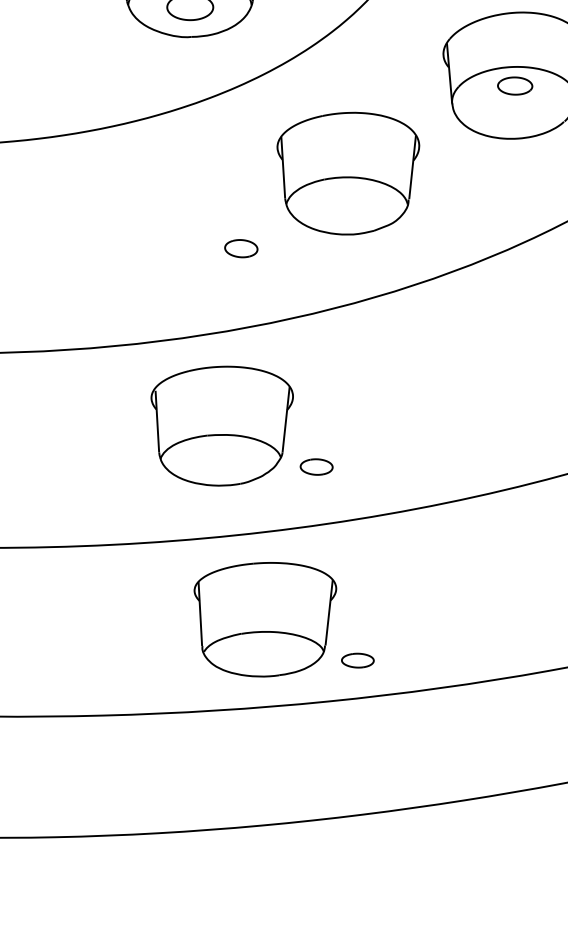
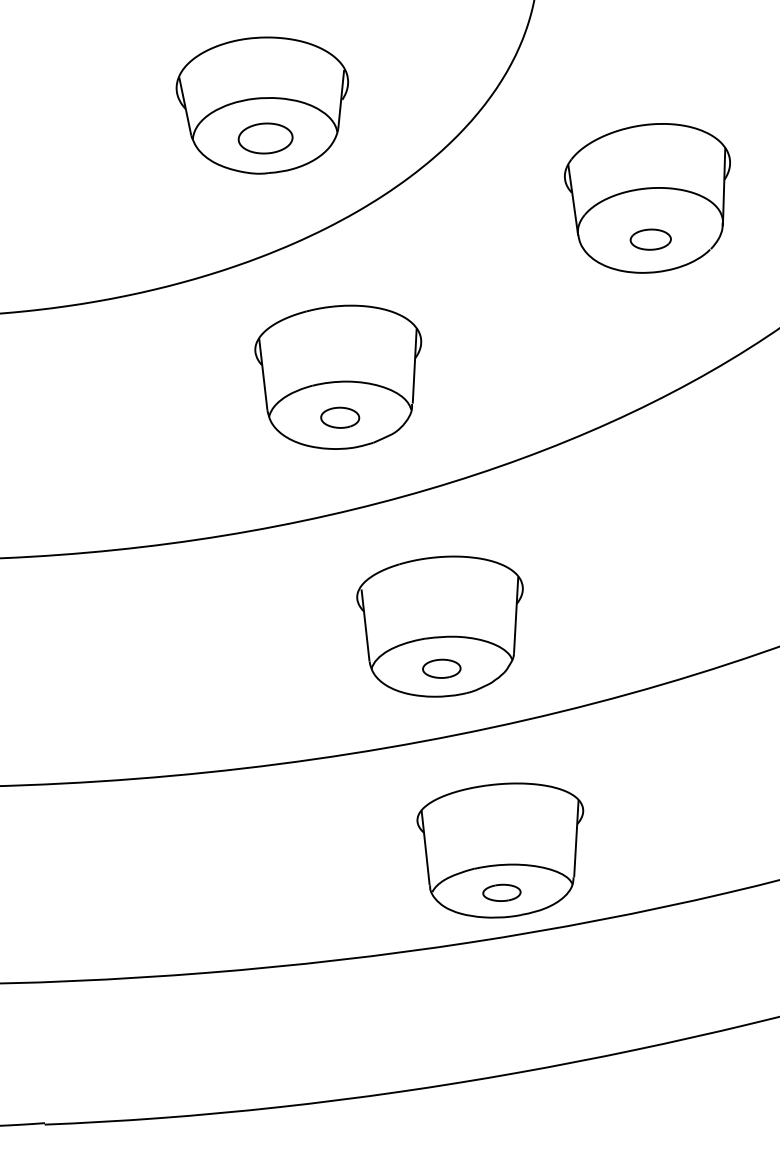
part: (514, 85) -> (650, 239), moved
part: (347, 172) -> (338, 376), moved
part: (220, 425) -> (439, 626), moved
part: (263, 619) -> (500, 850), moved

